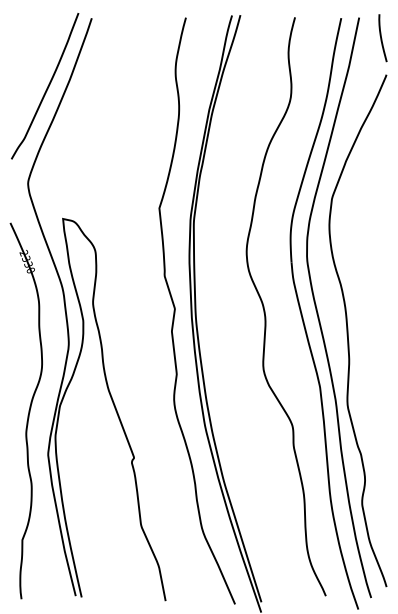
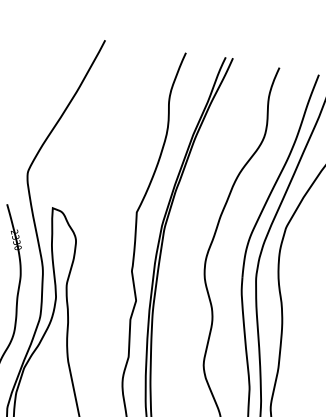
curve: (47, 86) -> (57, 92), removed

